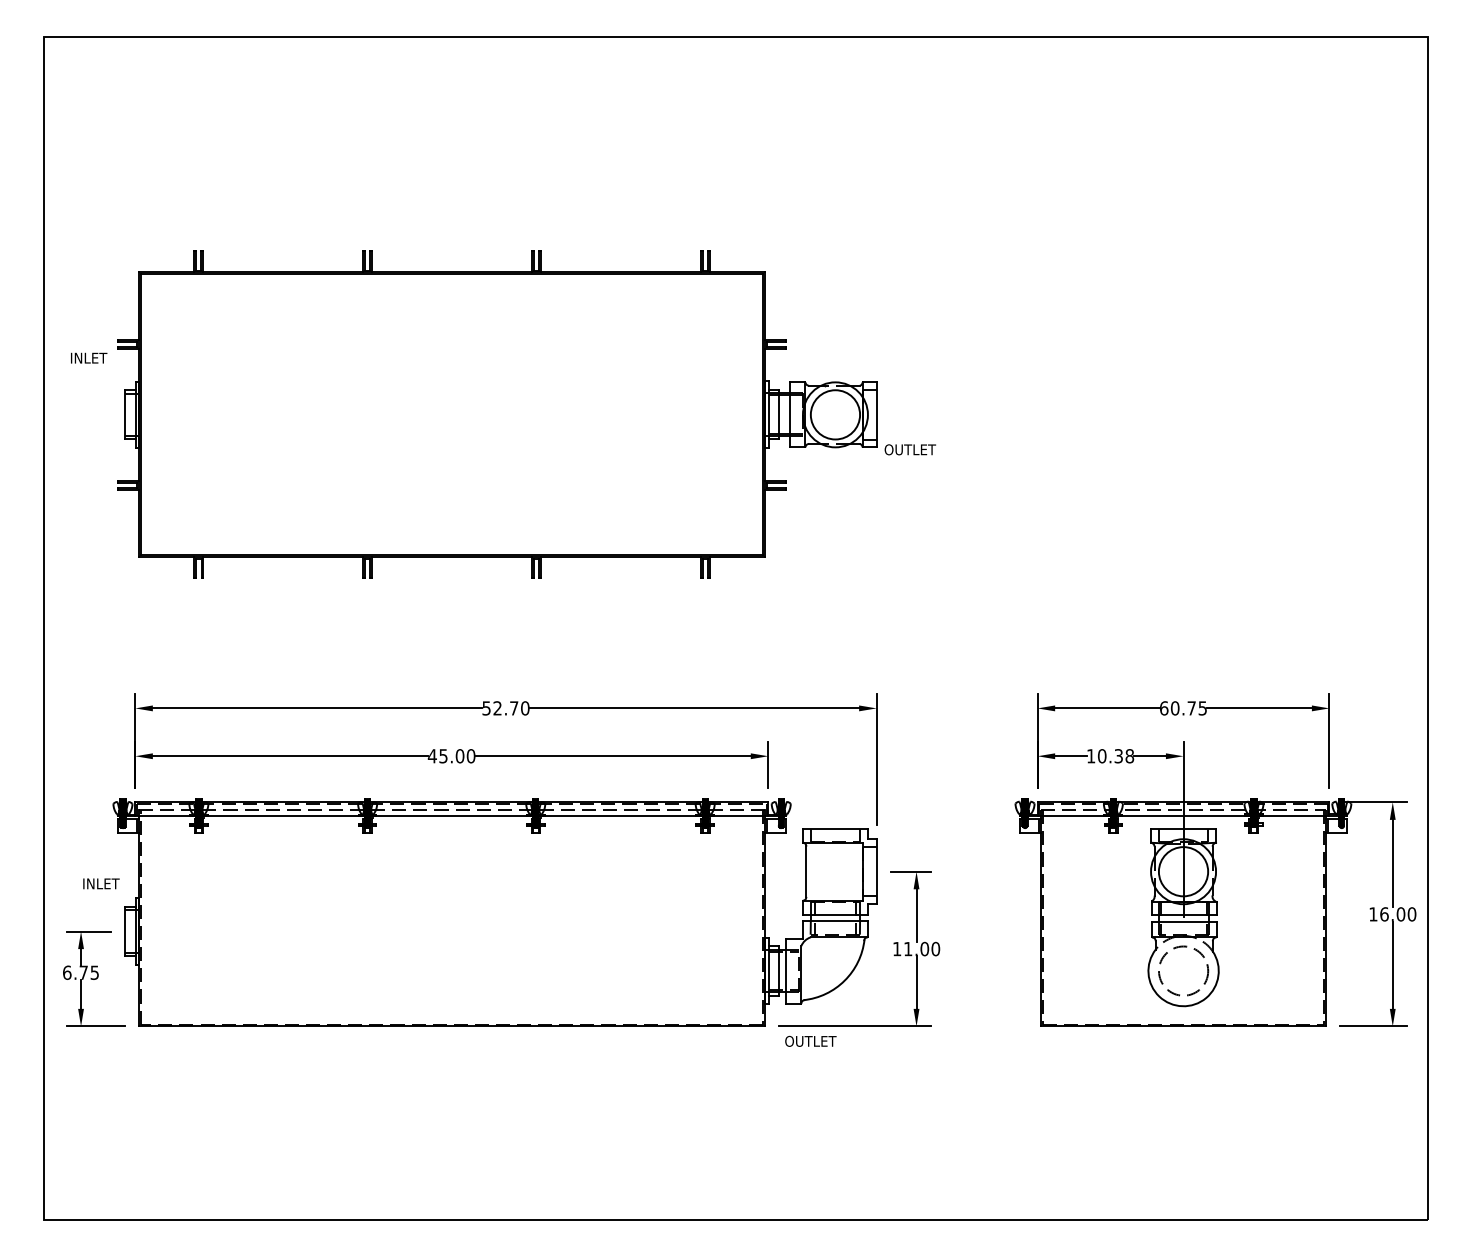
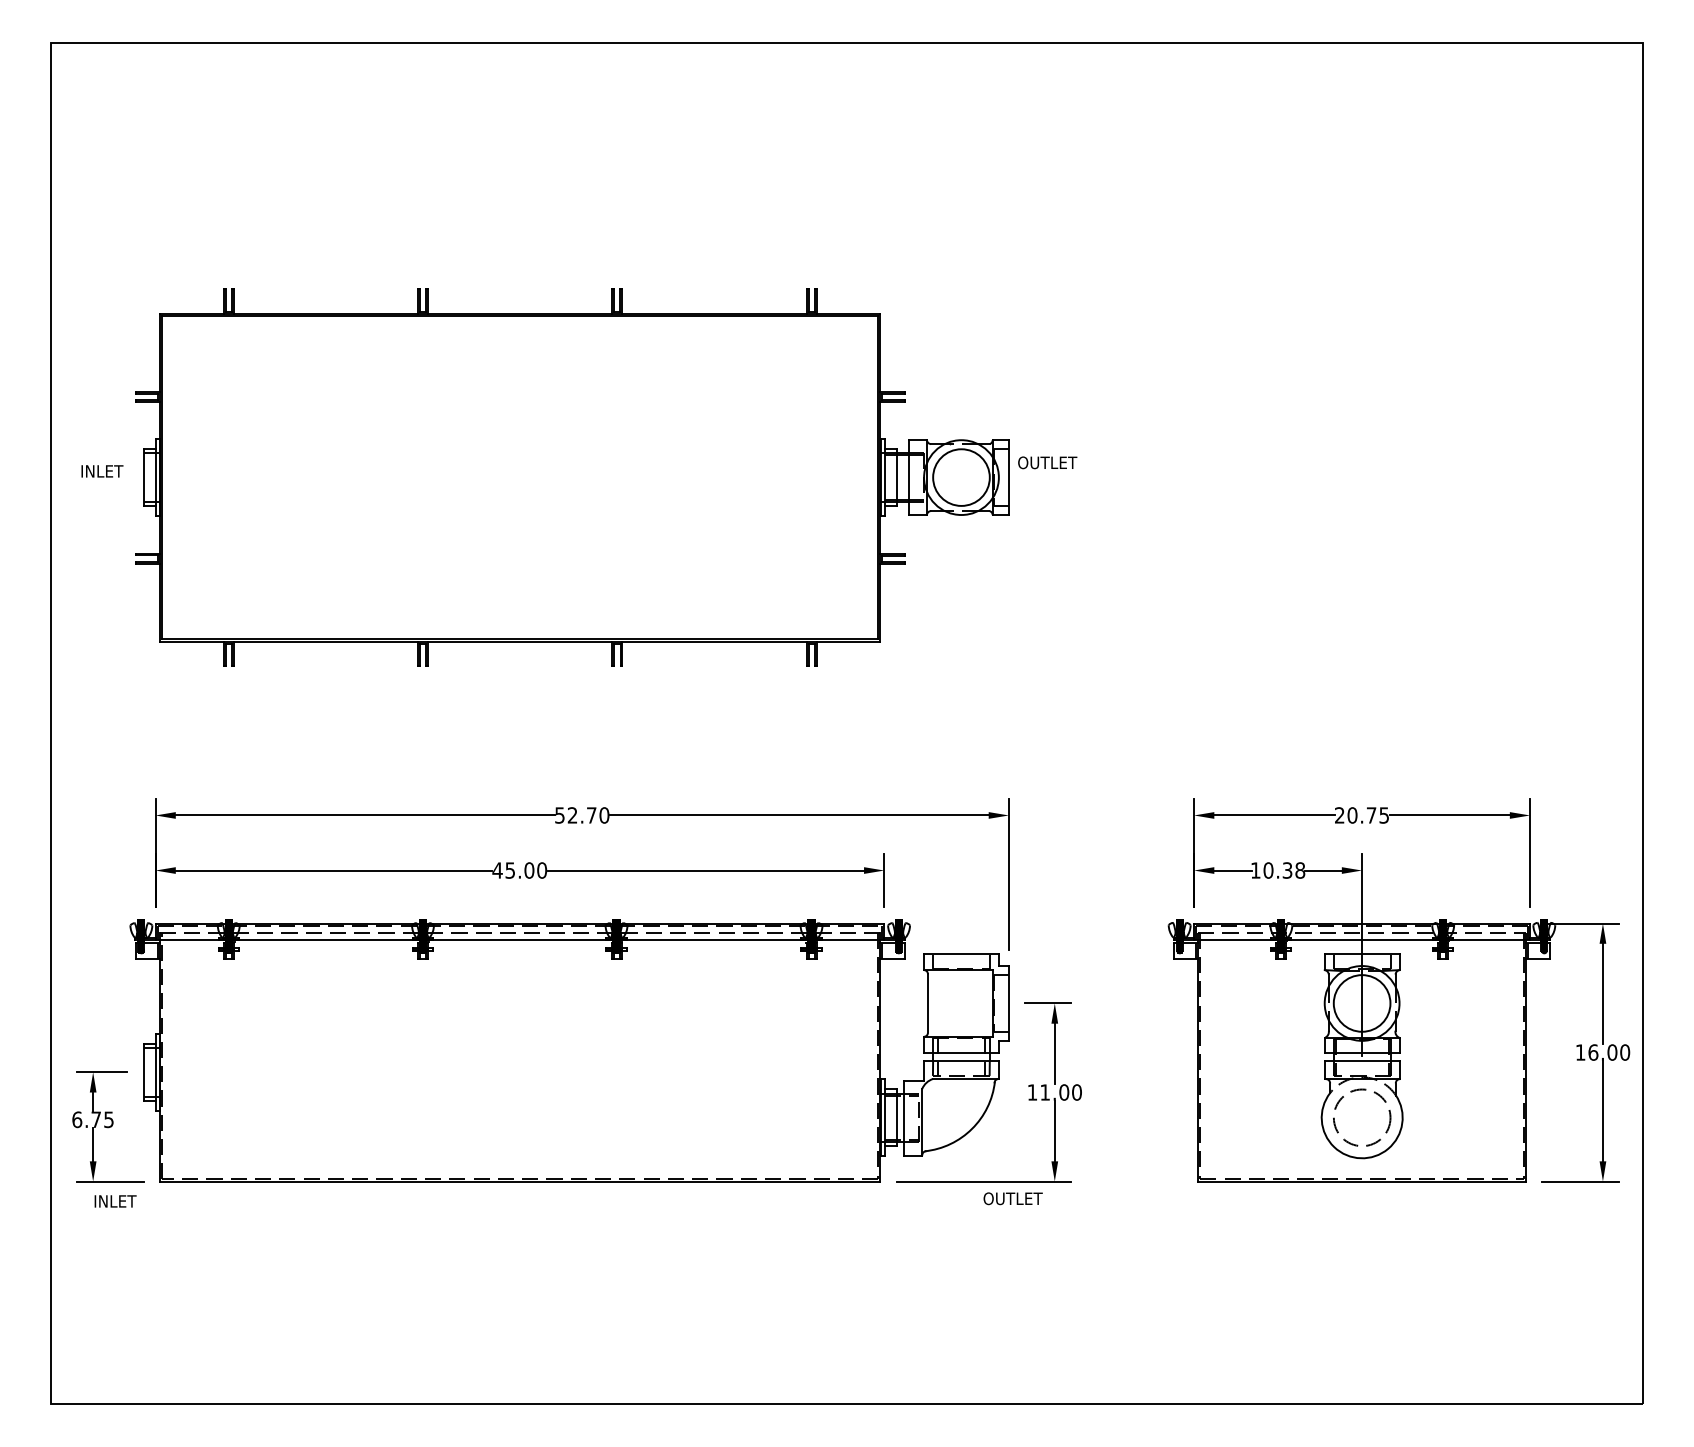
text: (89, 358) -> (102, 471), moved
text: (910, 449) -> (1047, 462), moved
text: (1163, 708) -> (1339, 815), 60.75 -> 20.75
text: (101, 883) -> (115, 1201), moved
text: (810, 1041) -> (1012, 1198), moved

